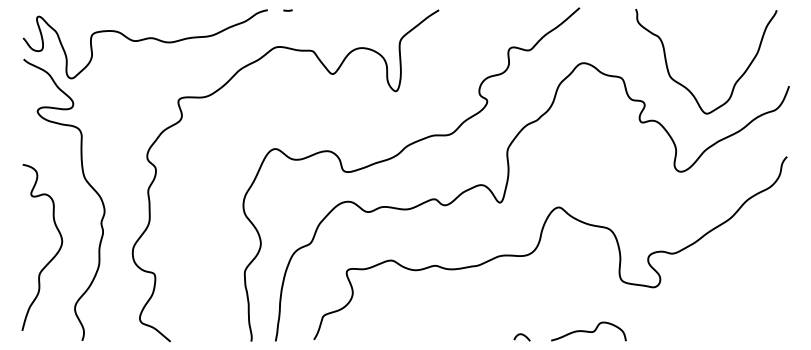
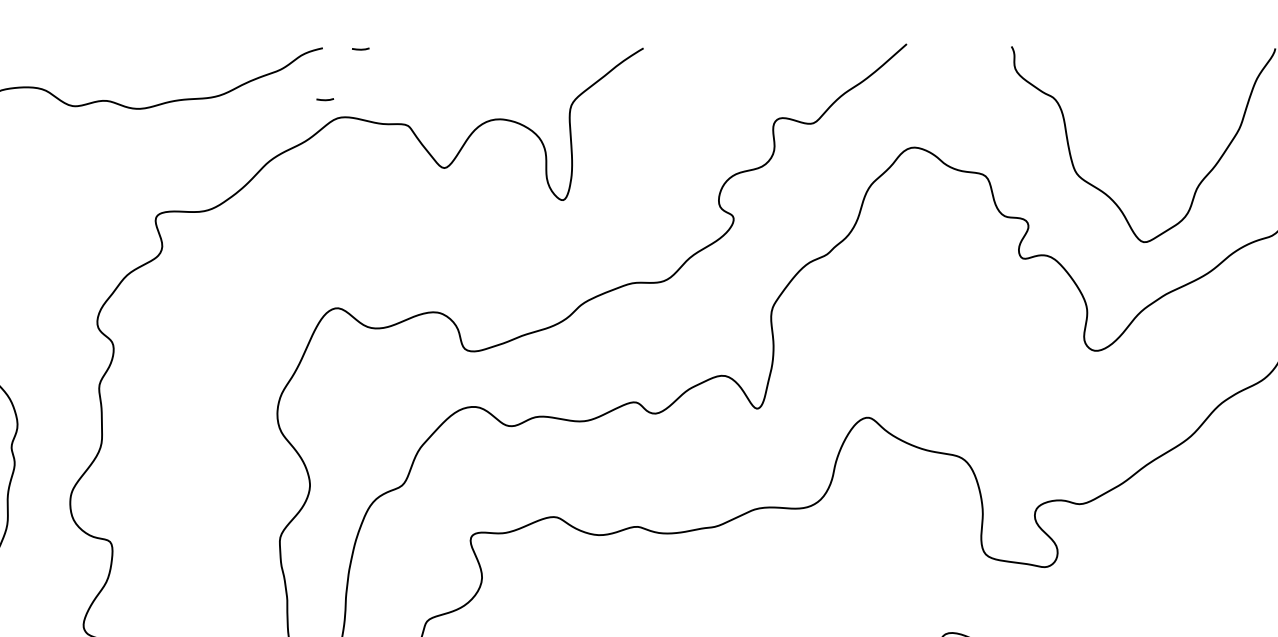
line: (268, 37) -> (324, 99), added

